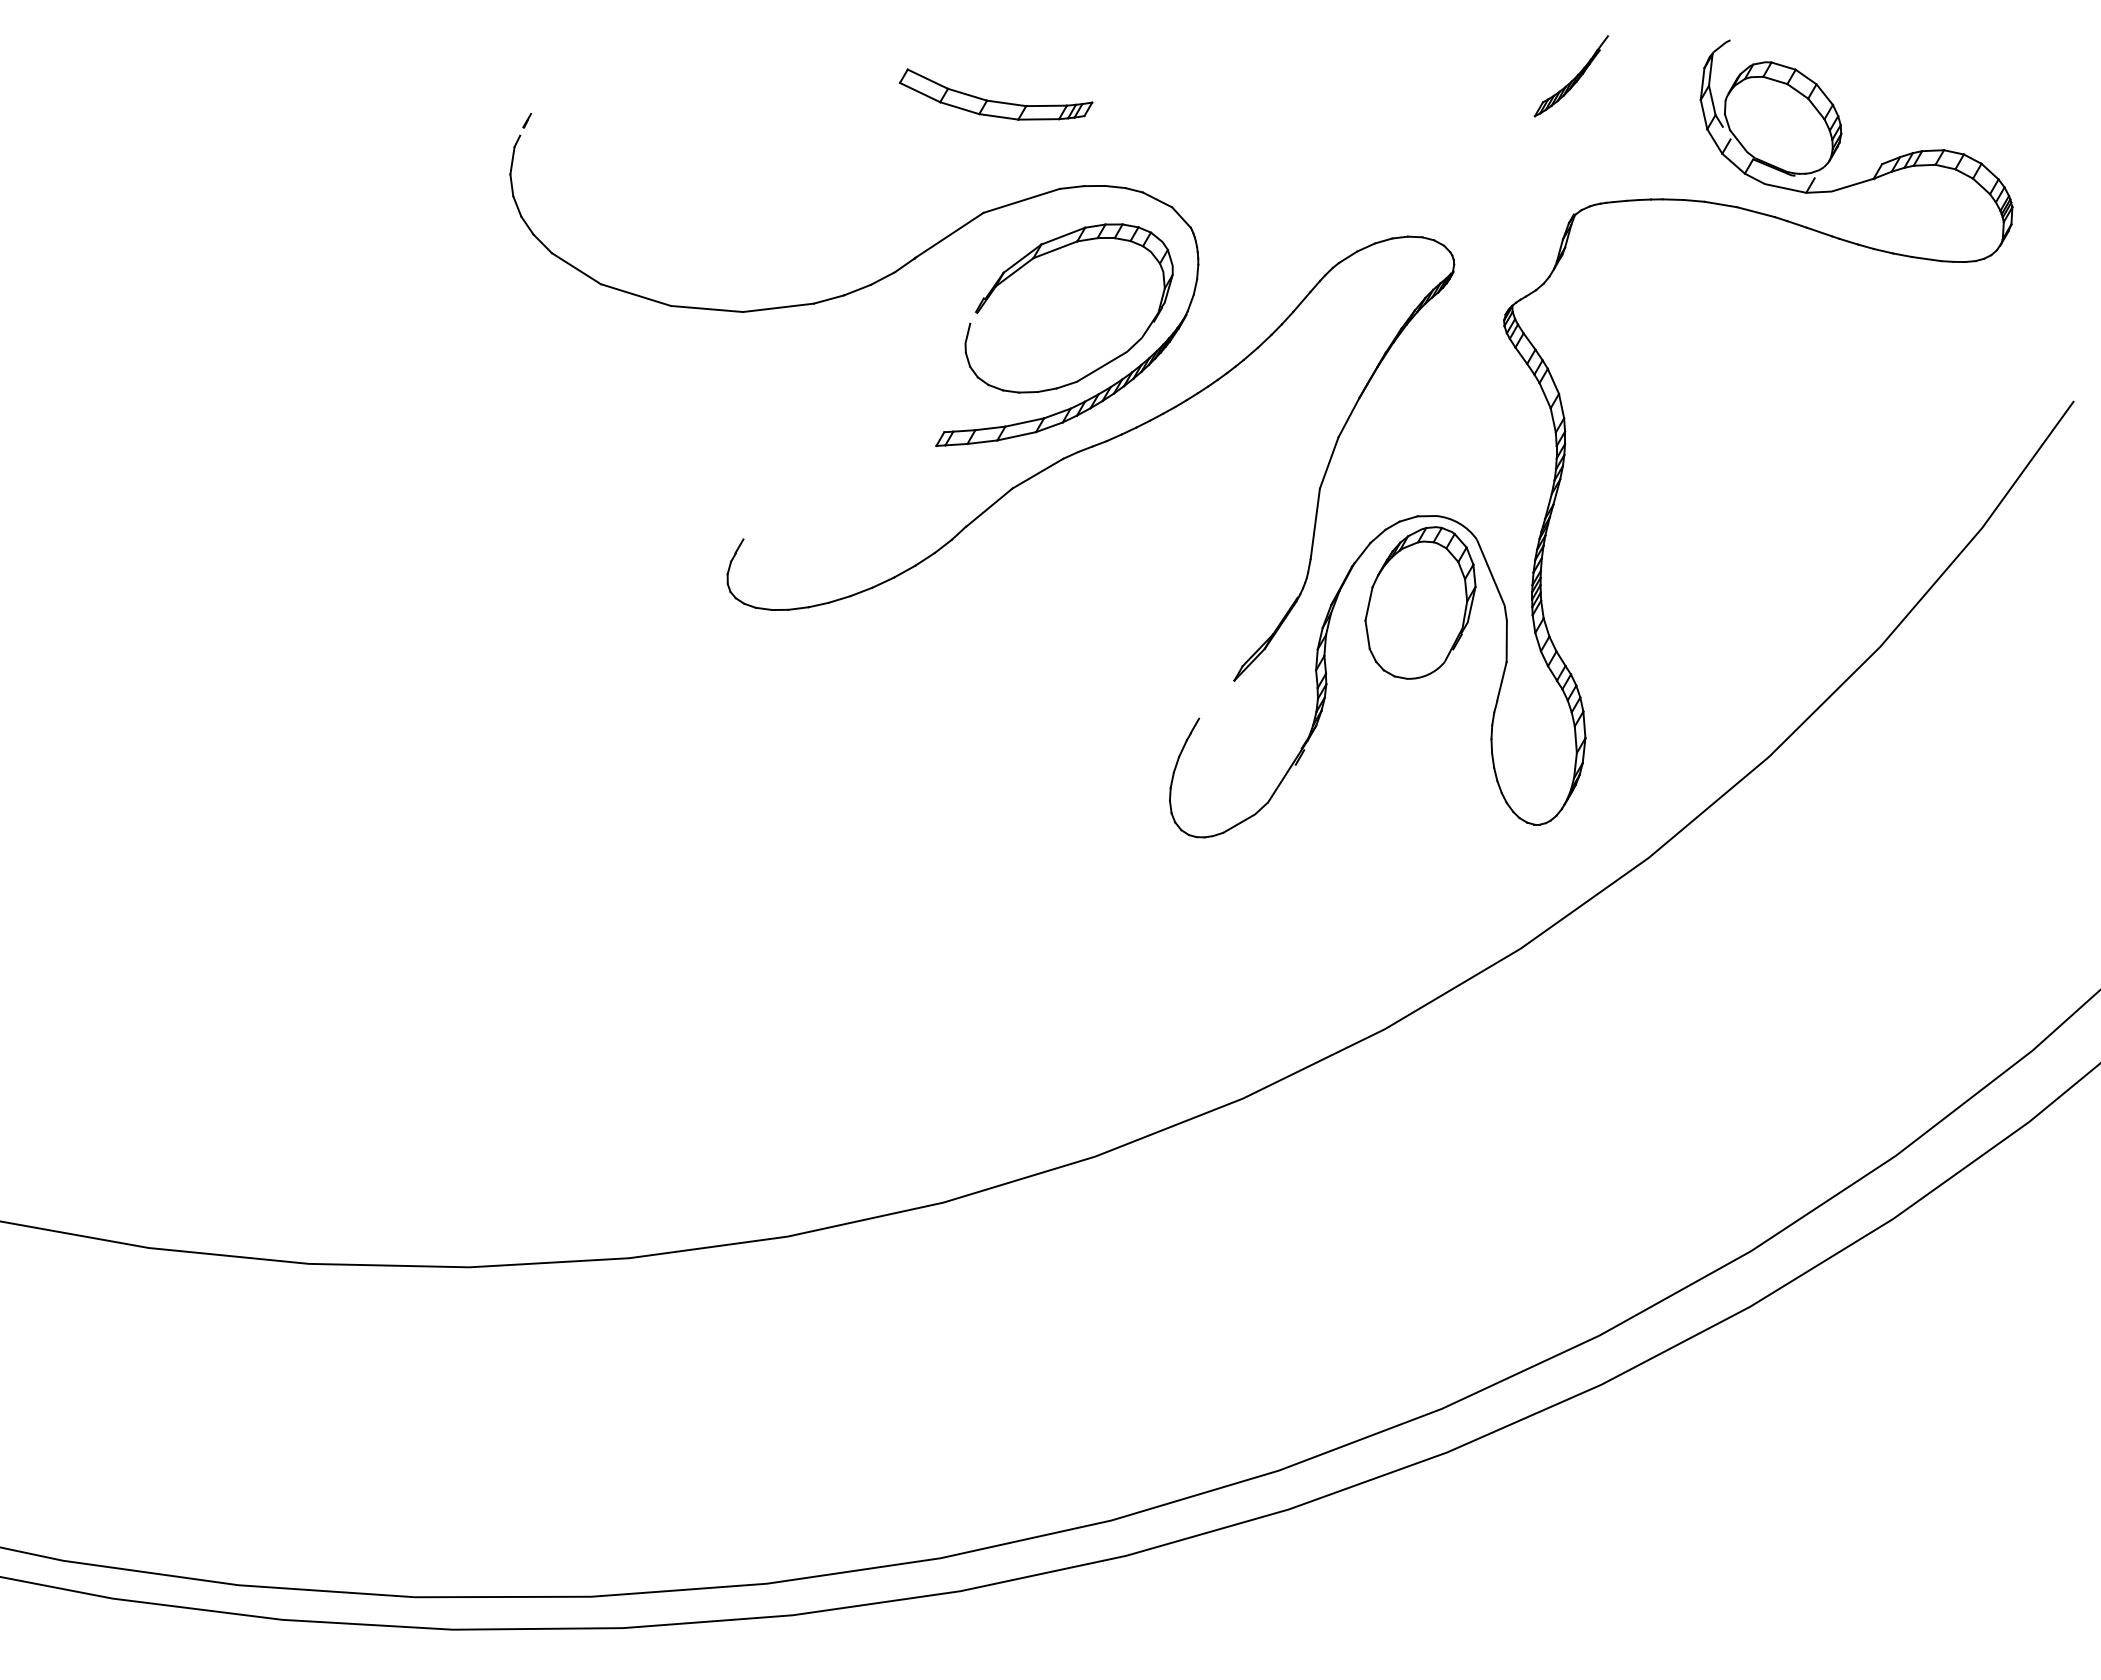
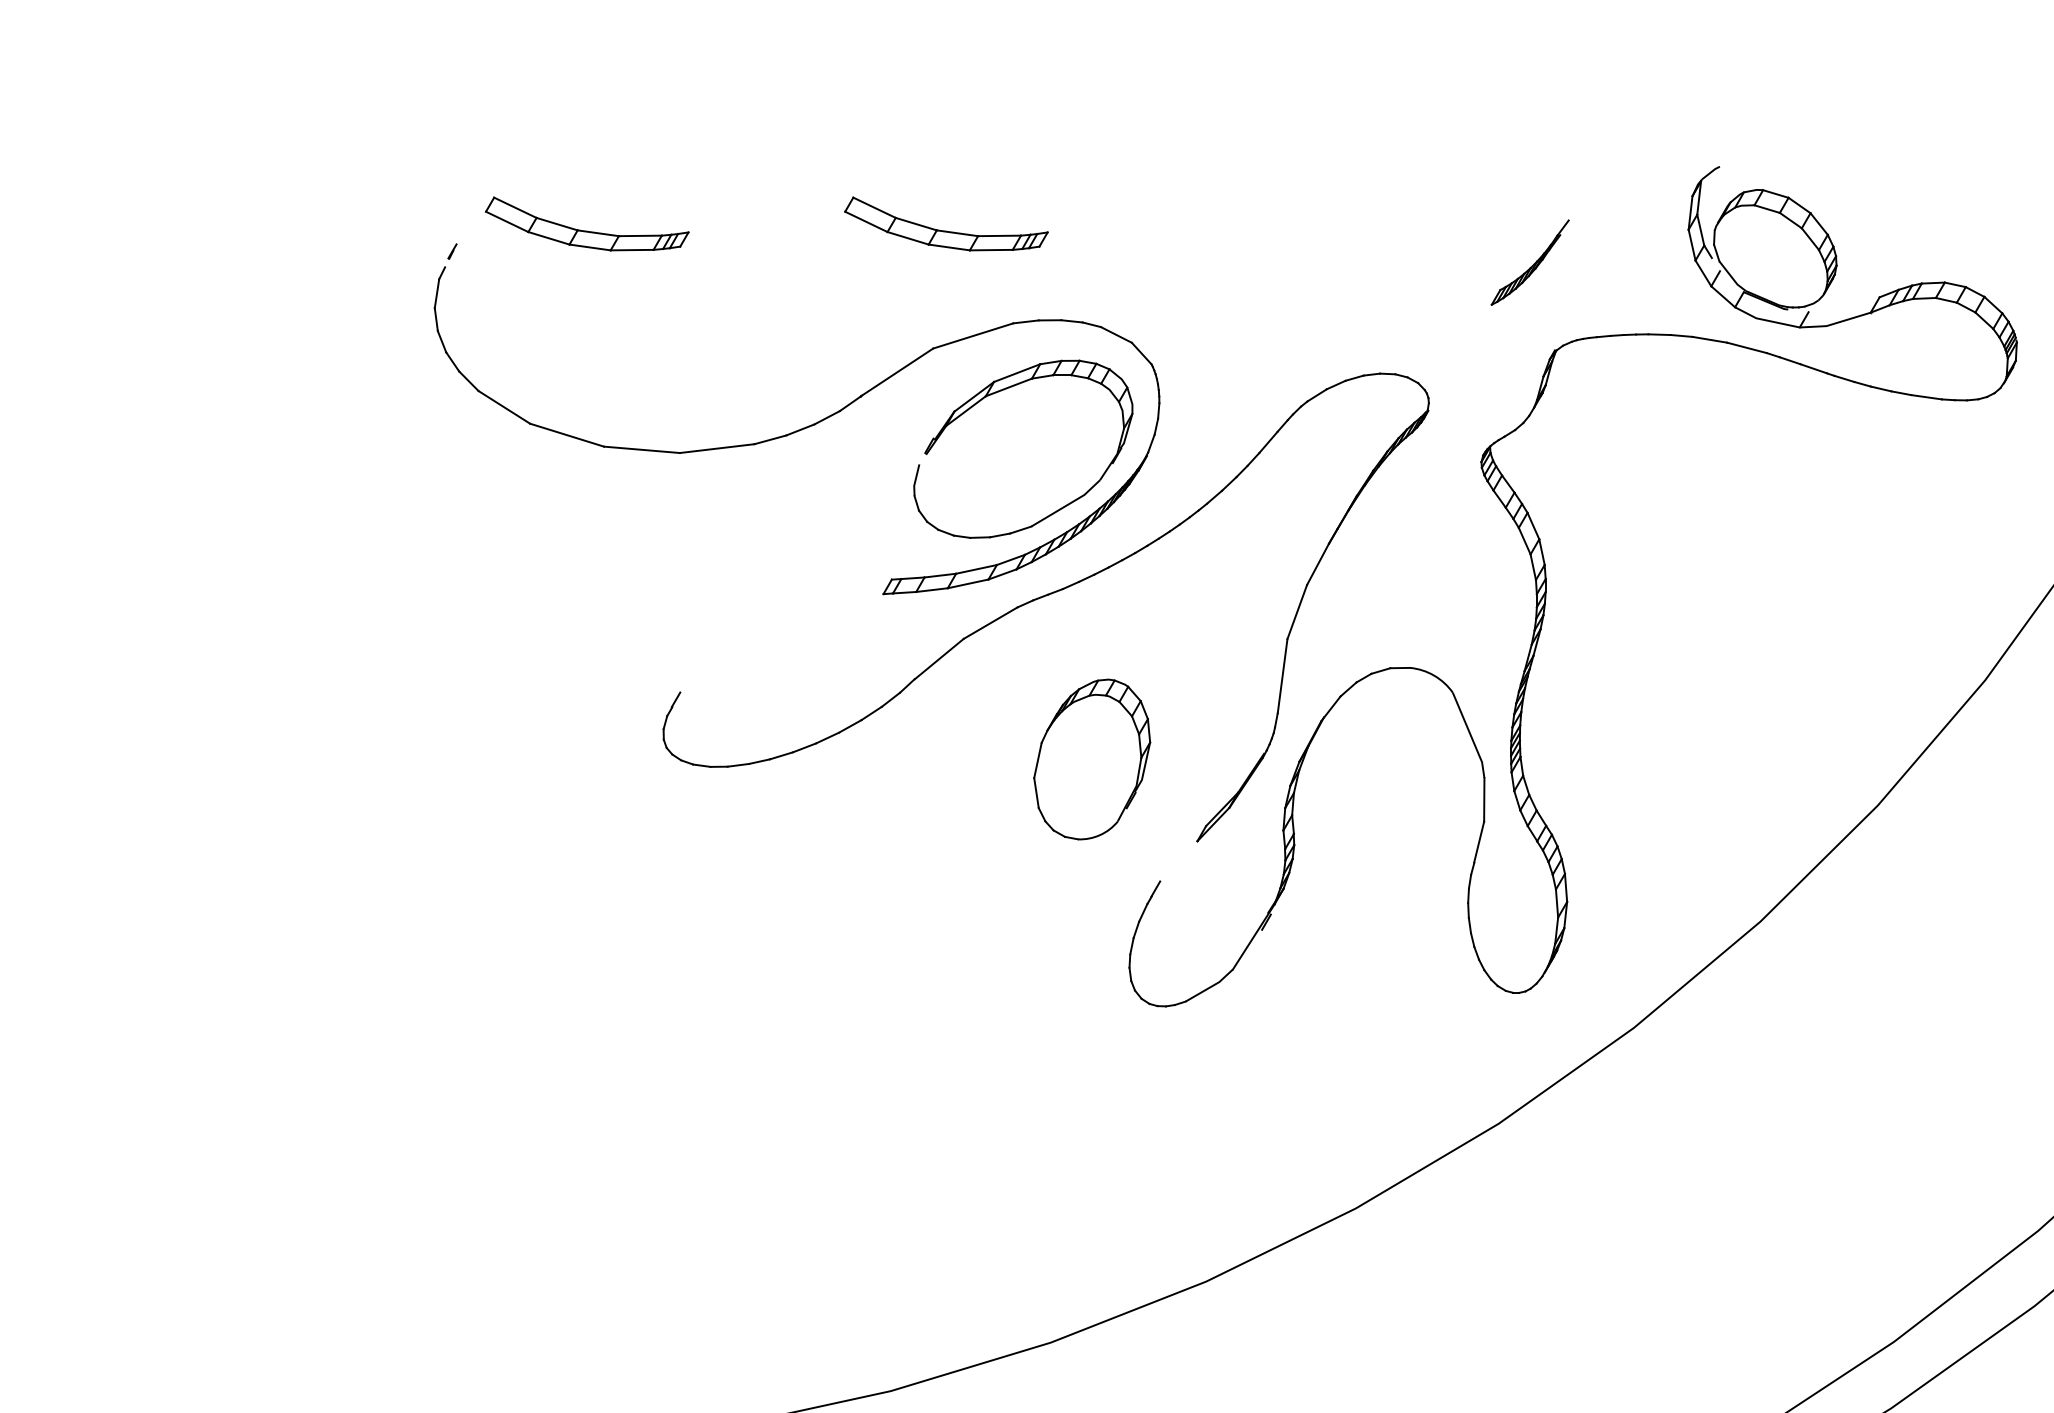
part: (1570, 76) -> (1529, 262), moved
part: (654, 94) -> (586, 223), added
part: (1420, 602) -> (1092, 758), moved

